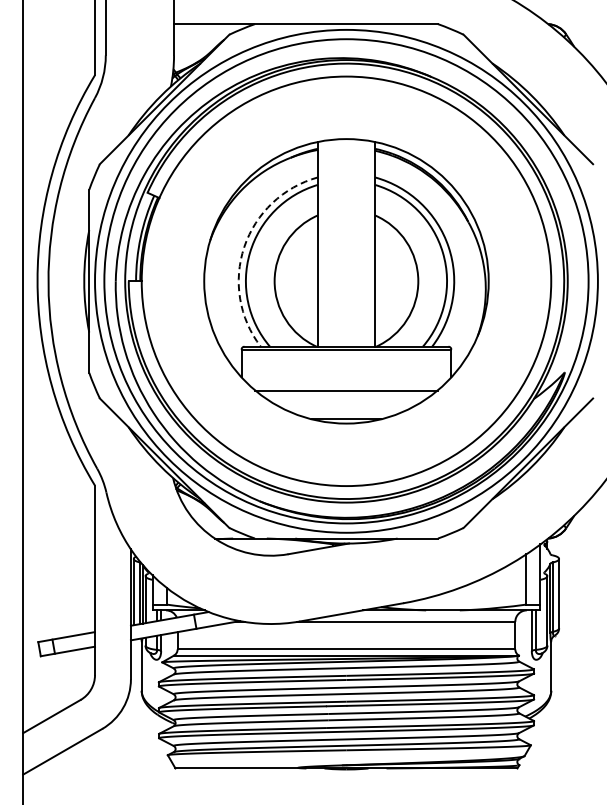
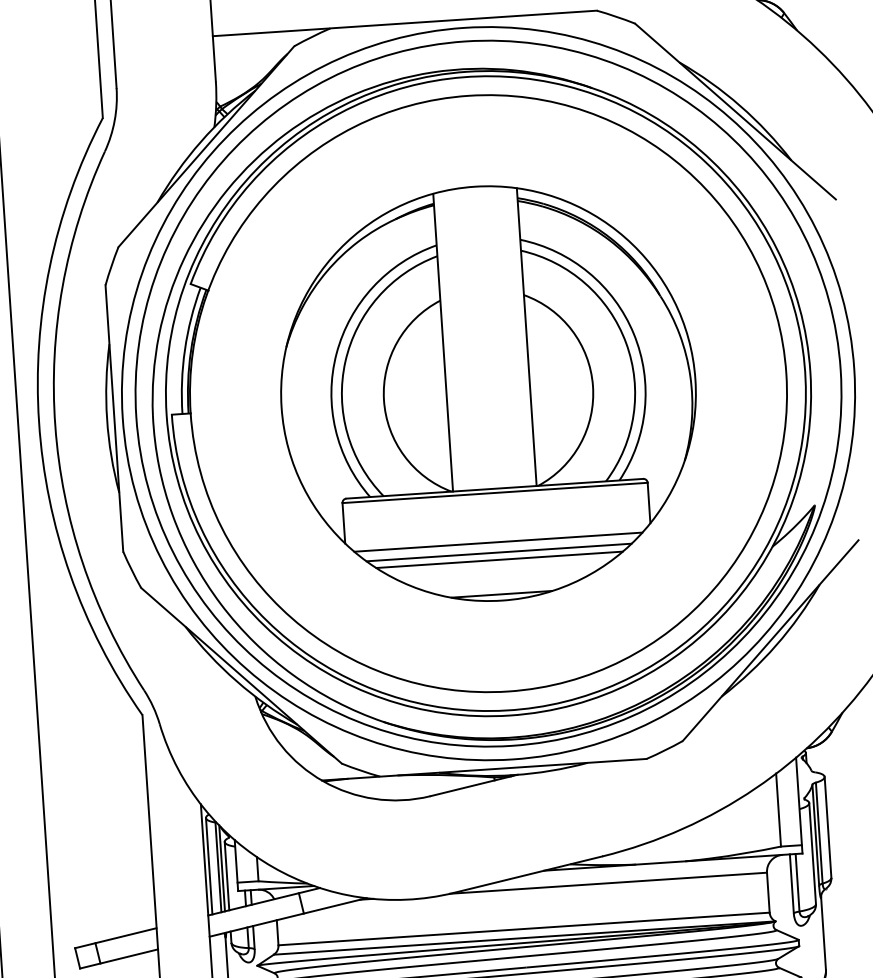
arc: (244, 247) -> (336, 354), dashed -> solid
line: (346, 383) -> (498, 542), added
line: (346, 395) -> (499, 559), added

